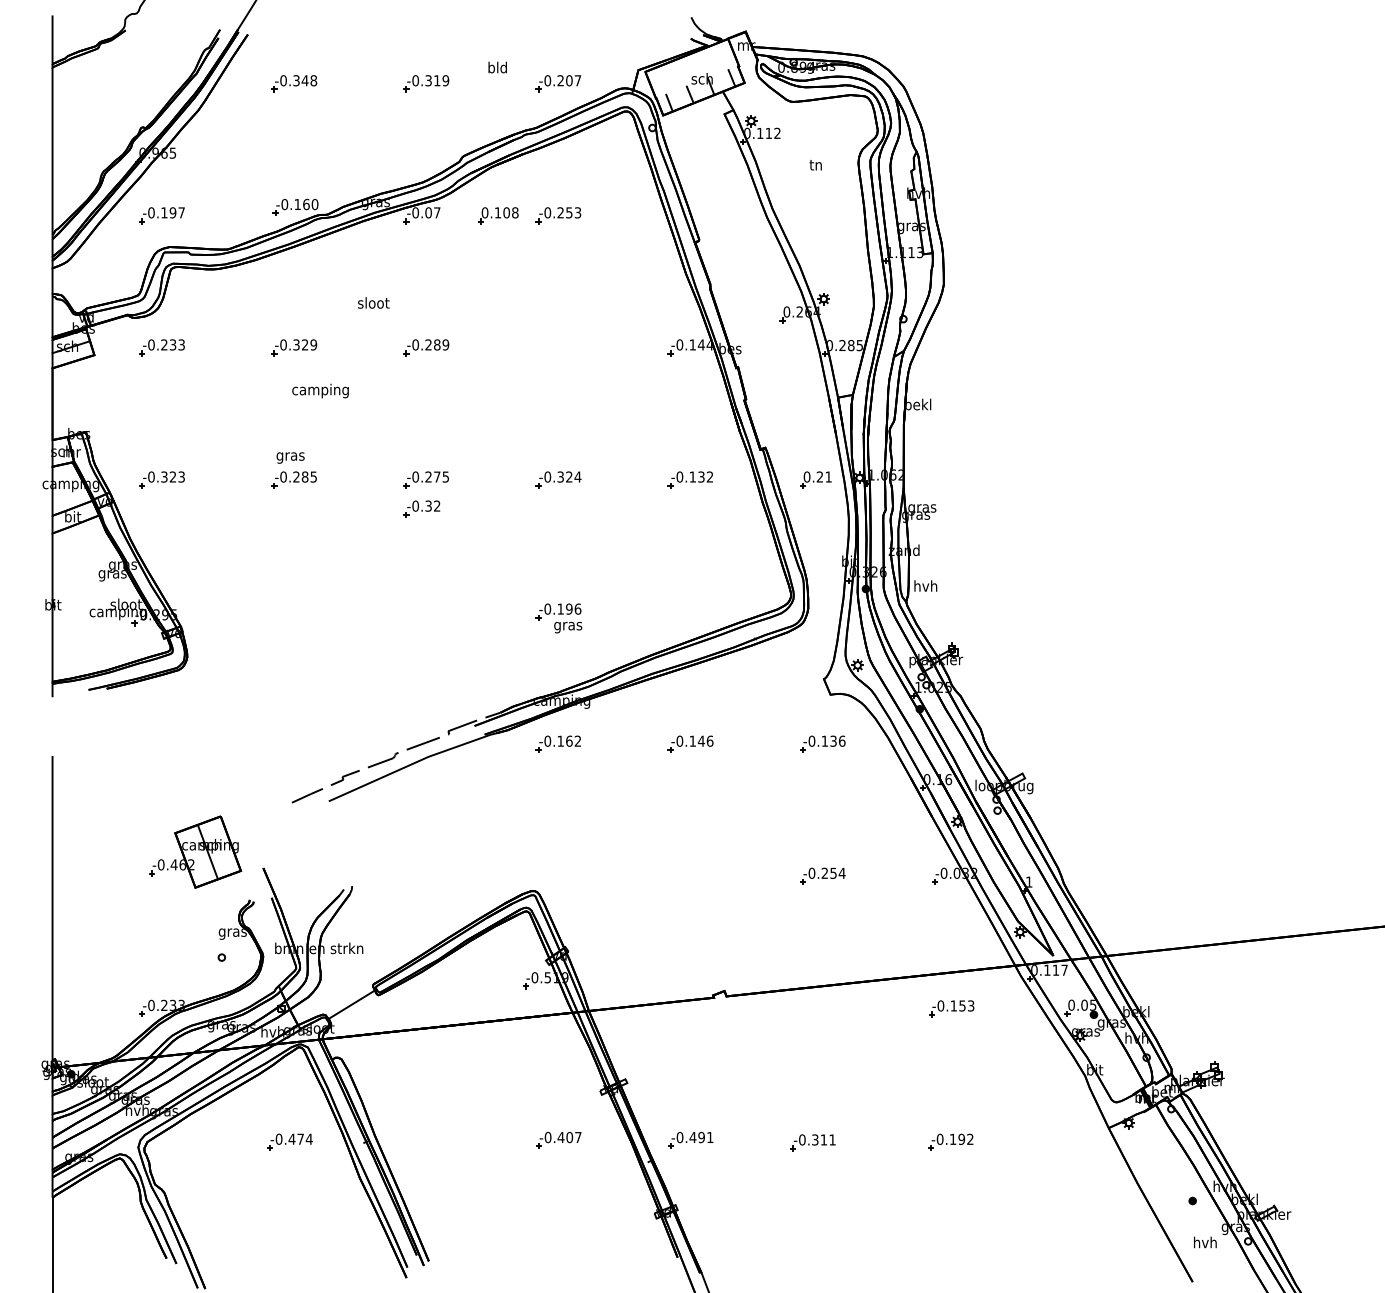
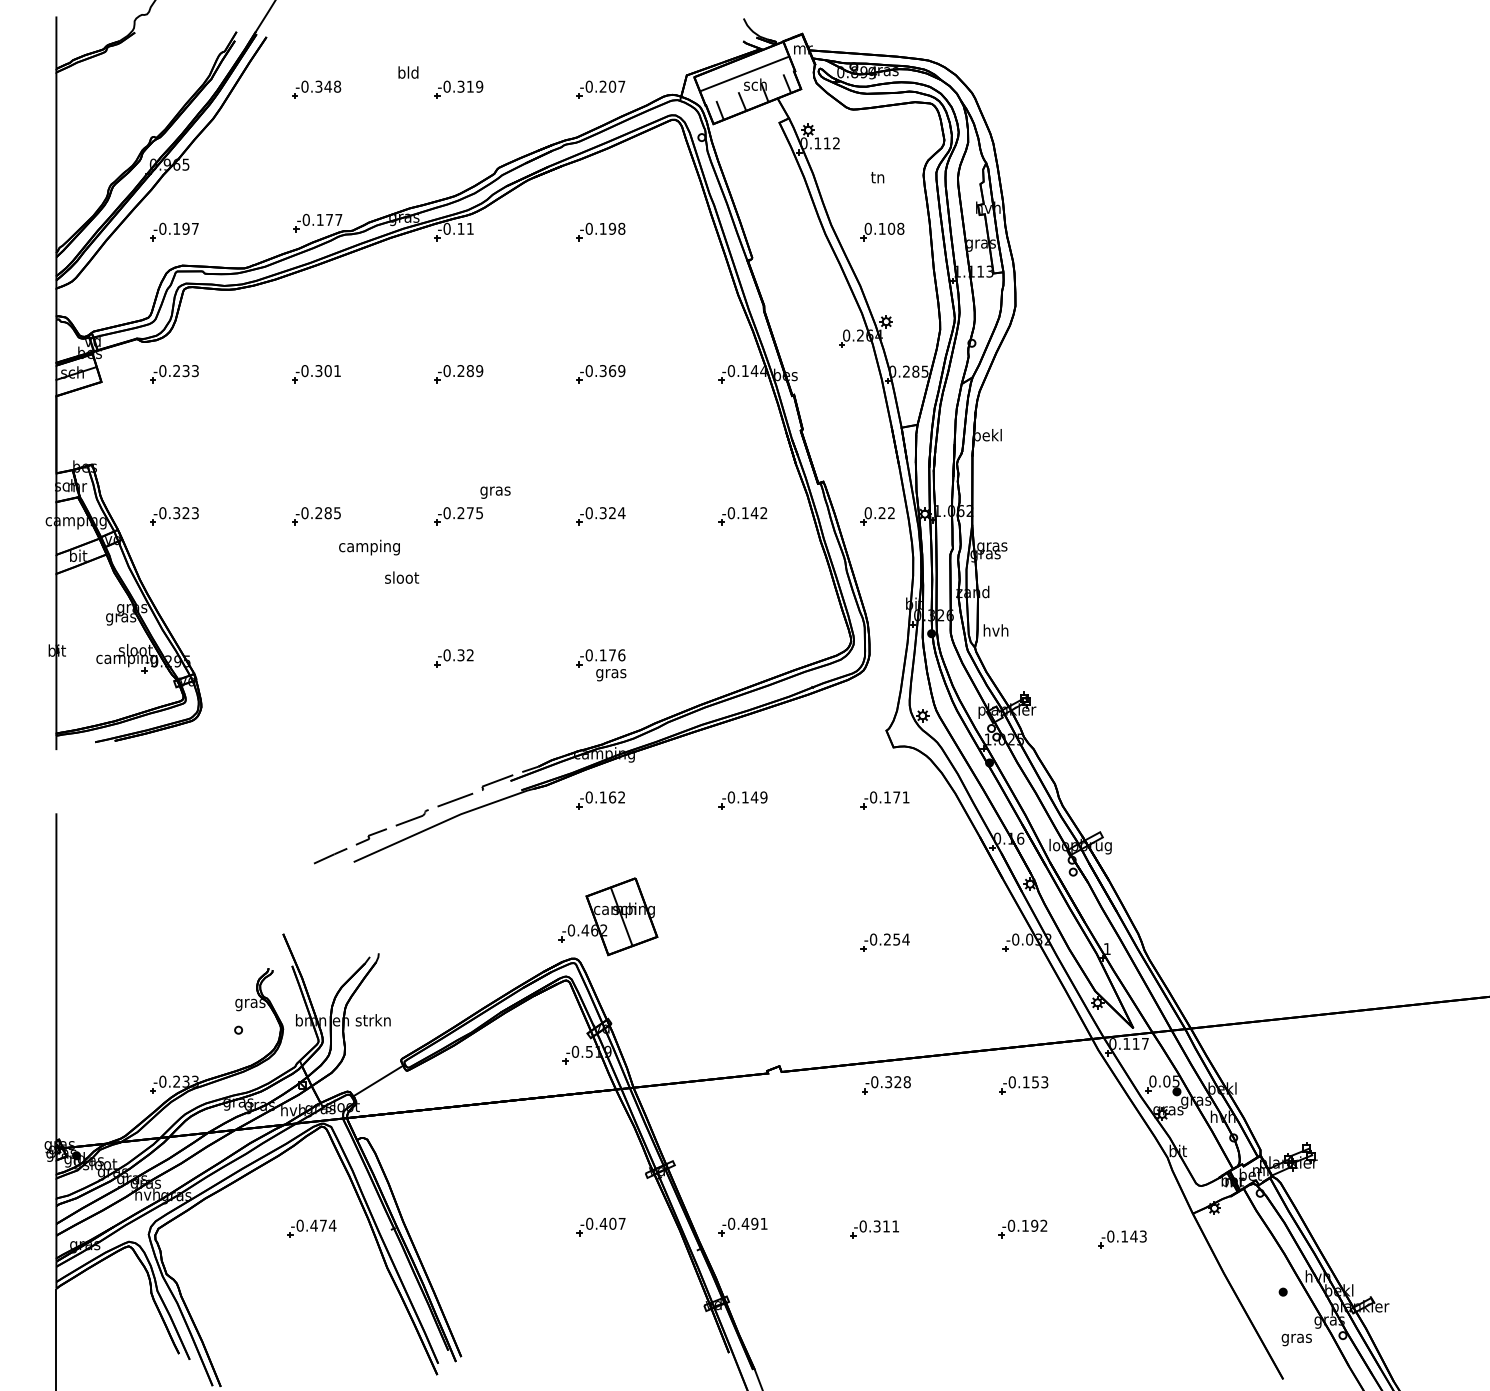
text: (497, 67) -> (408, 72), moved
line: (691, 68) -> (743, 73), added
text: (310, 204) -> (333, 219), -0.160 -> -0.177
text: (432, 212) -> (465, 228), -0.07 -> -0.11
text: (569, 212) -> (612, 228), -0.253 -> -0.198
part: (498, 215) -> (882, 231), moved
text: (373, 302) -> (401, 577), moved
text: (309, 344) -> (332, 370), -0.329 -> -0.301
part: (558, 347) -> (600, 373), added
text: (320, 390) -> (369, 547), moved
text: (290, 457) -> (495, 492), moved
text: (700, 476) -> (753, 512), -0.132 -> -0.142
text: (828, 476) -> (891, 512), 0.21 -> 0.22
part: (421, 508) -> (453, 657), moved
text: (569, 608) -> (612, 654), -0.196 -> -0.176
text: (709, 740) -> (763, 796), -0.146 -> -0.149
text: (837, 740) -> (901, 796), -0.136 -> -0.171
part: (195, 851) -> (608, 916), moved
part: (823, 1008) -> (885, 1085), added
part: (1042, 1151) -> (1121, 1238), added
text: (1205, 1243) -> (1296, 1337), hvh -> gras

